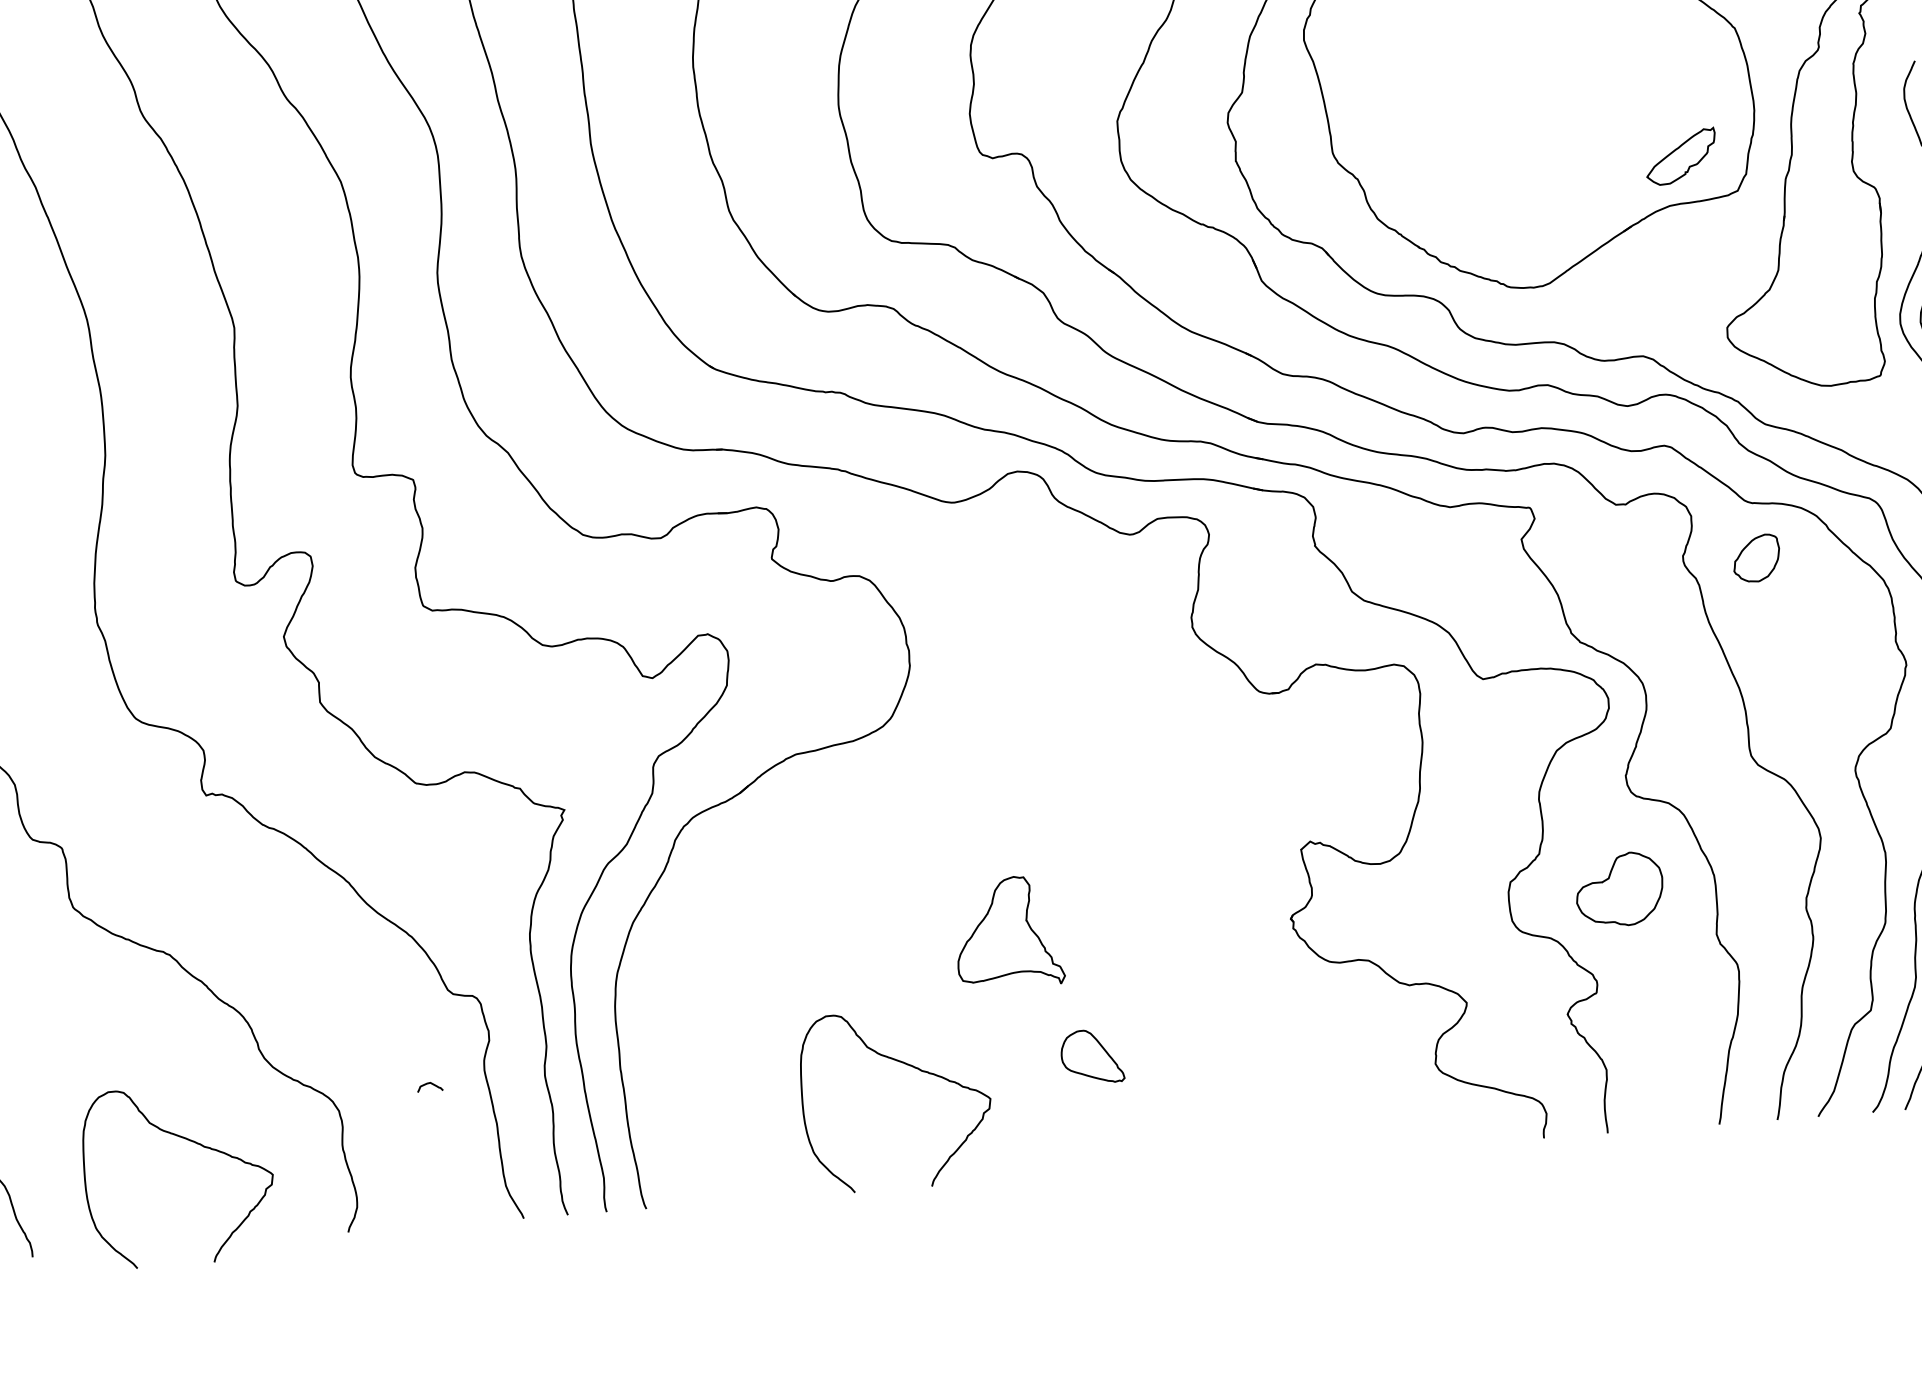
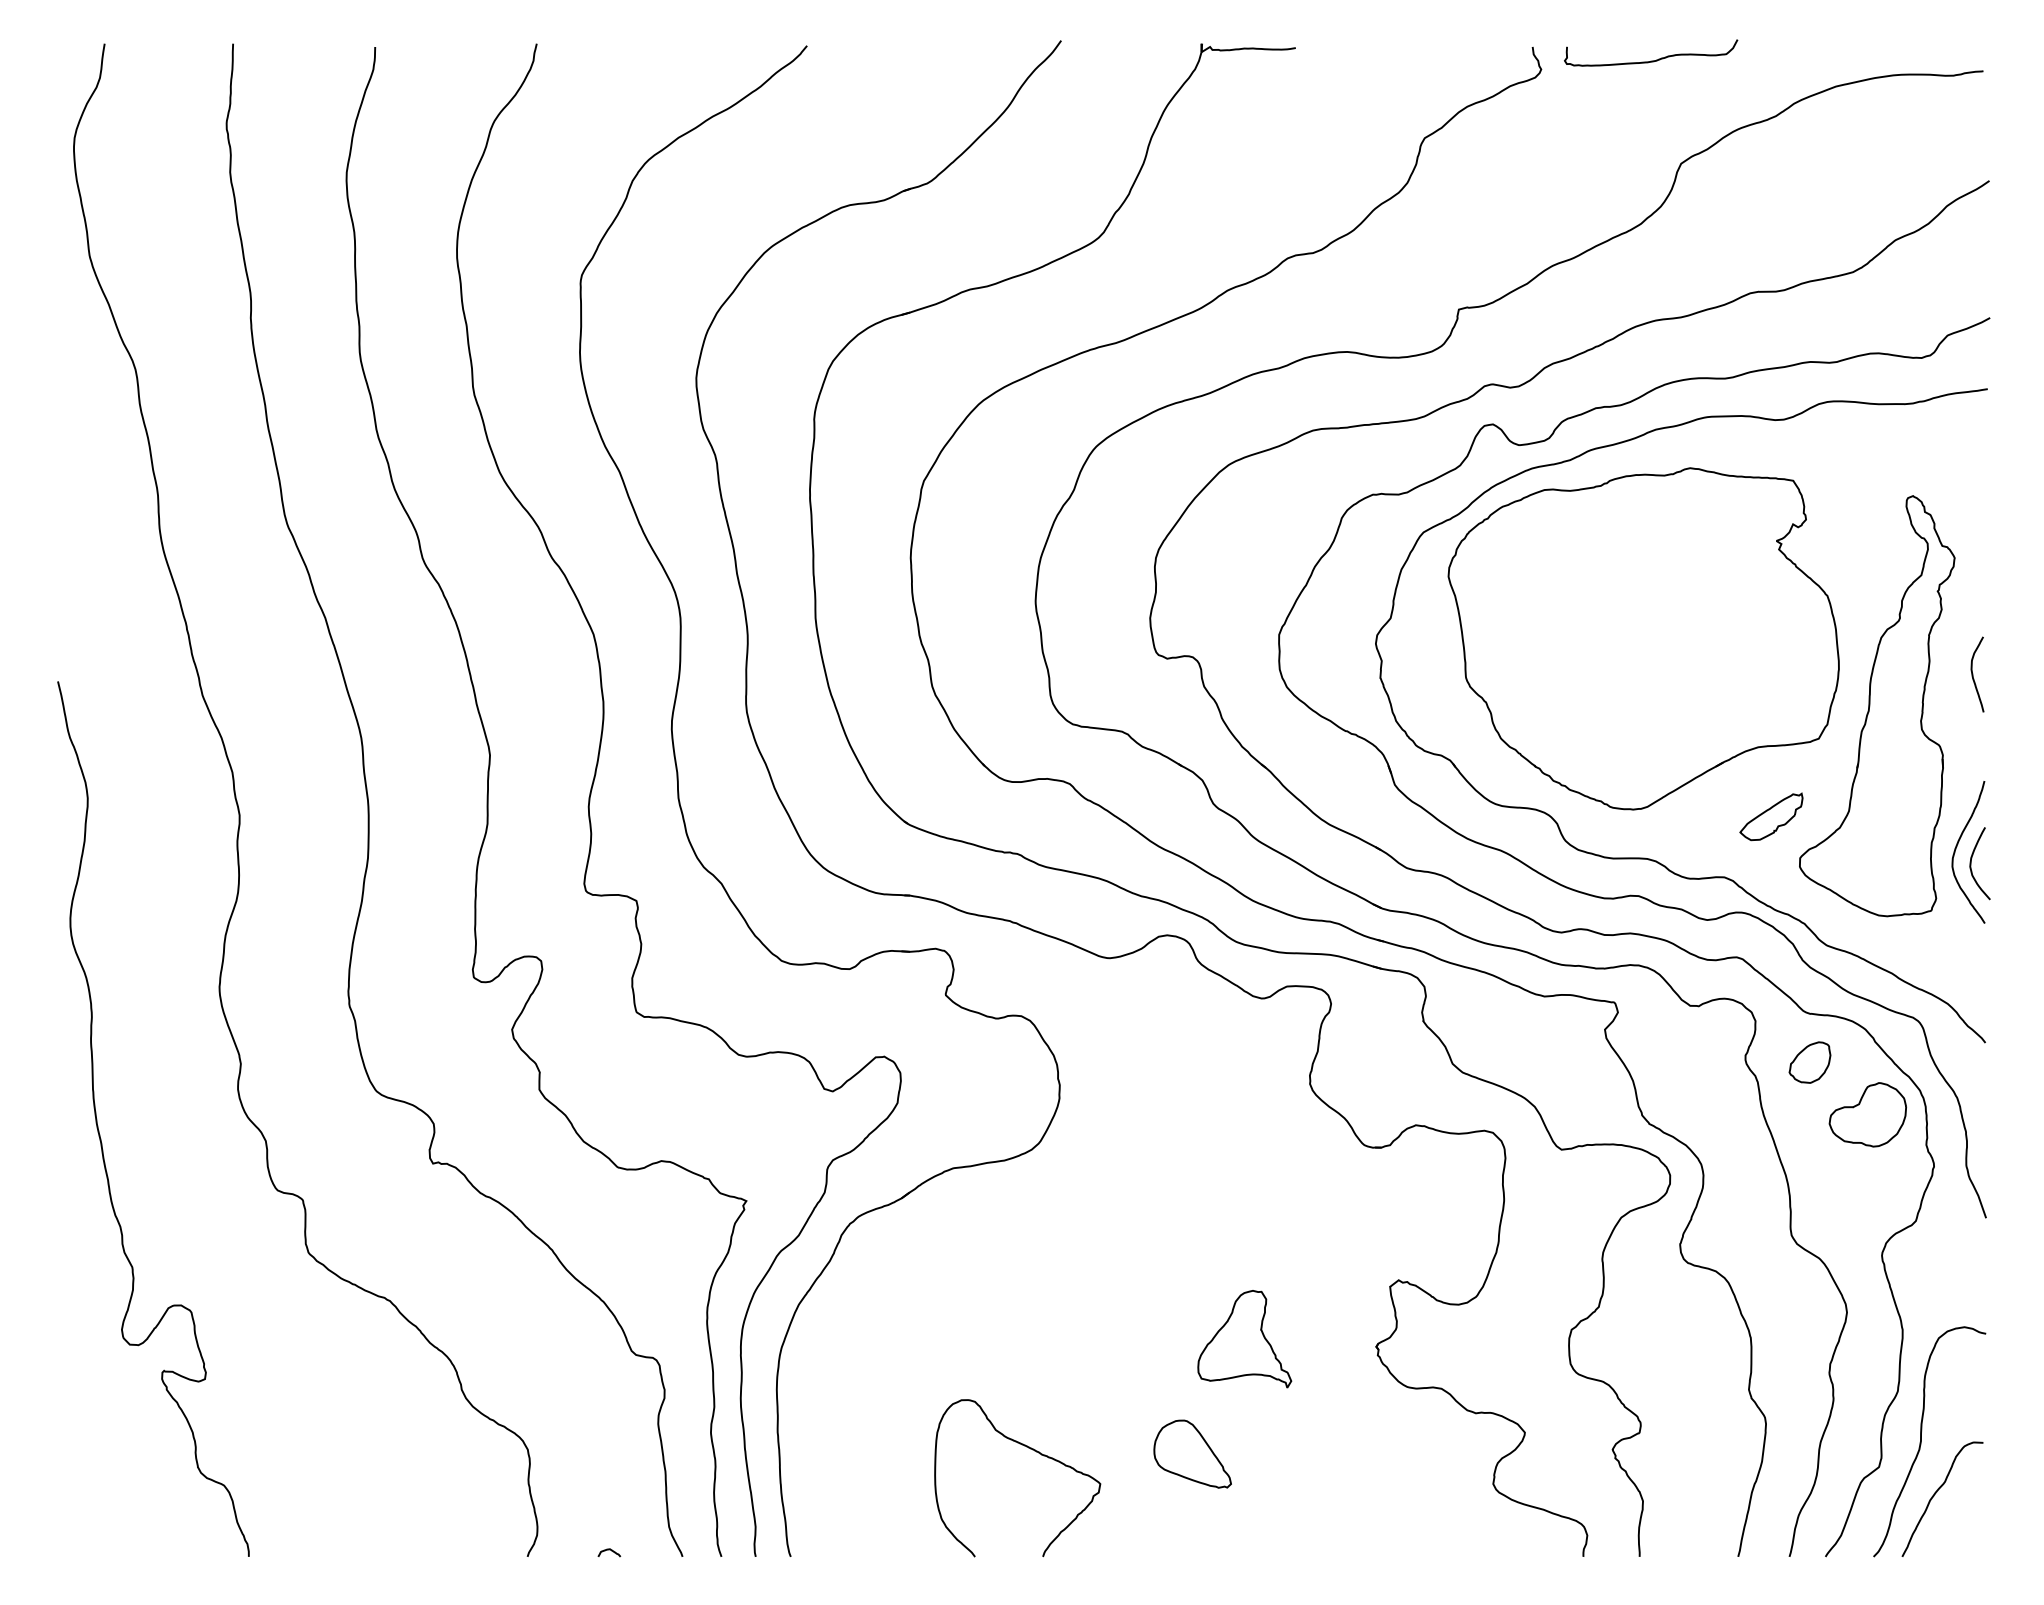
part: (1681, 156) -> (1771, 816), moved
part: (1619, 889) -> (1867, 1114), moved
part: (1008, 932) -> (1244, 1339), moved
part: (1092, 1056) -> (1192, 1453), size x1.43
curve: (430, 1084) -> (609, 1550), moved
curve: (193, 1142) -> (397, 1467), removed

